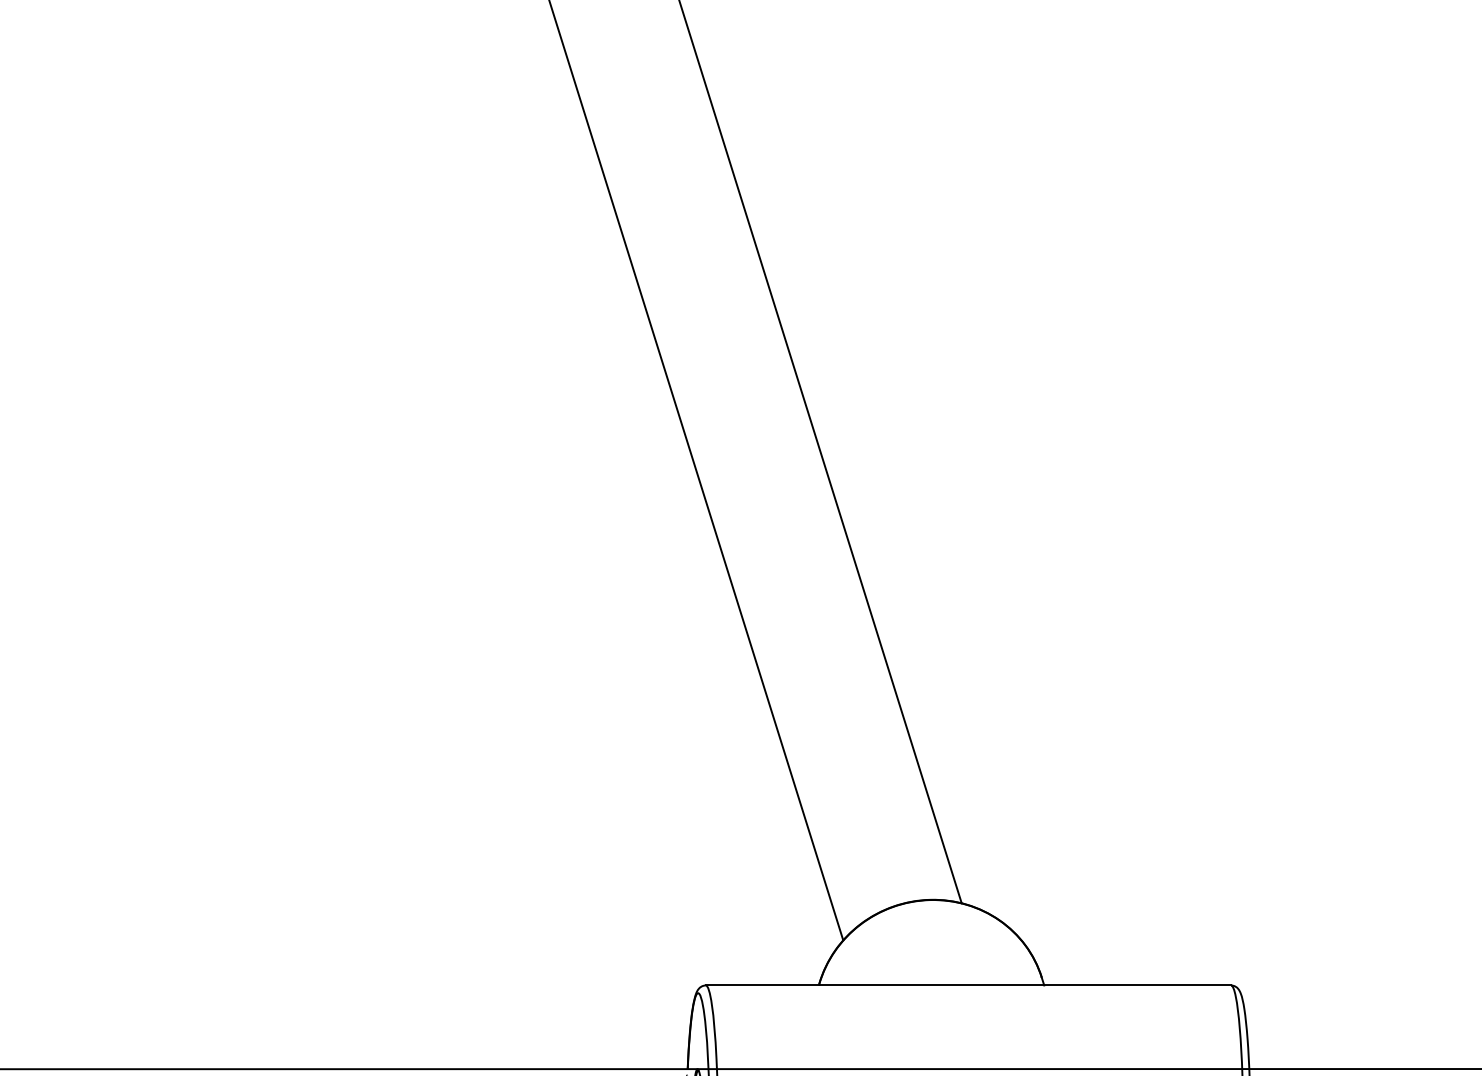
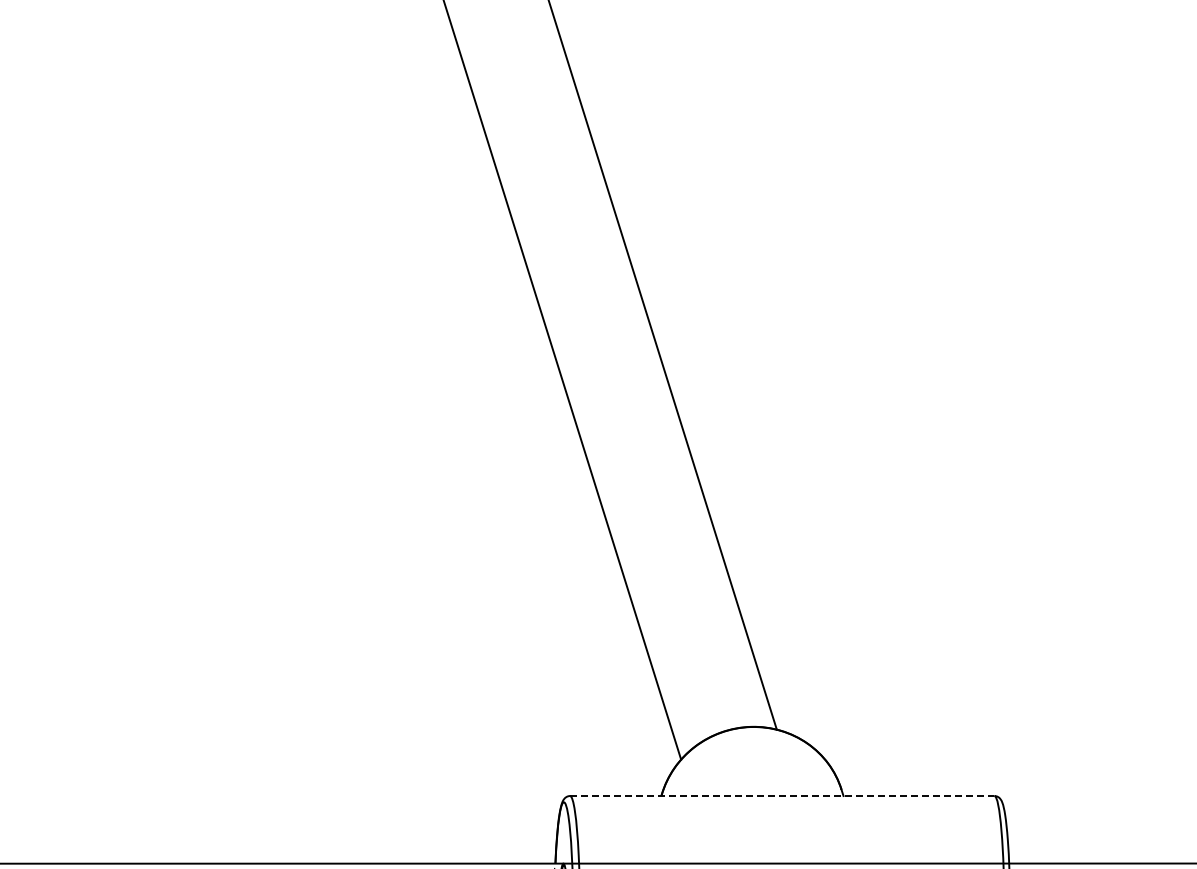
line: (968, 986) -> (782, 796), solid -> dashed

